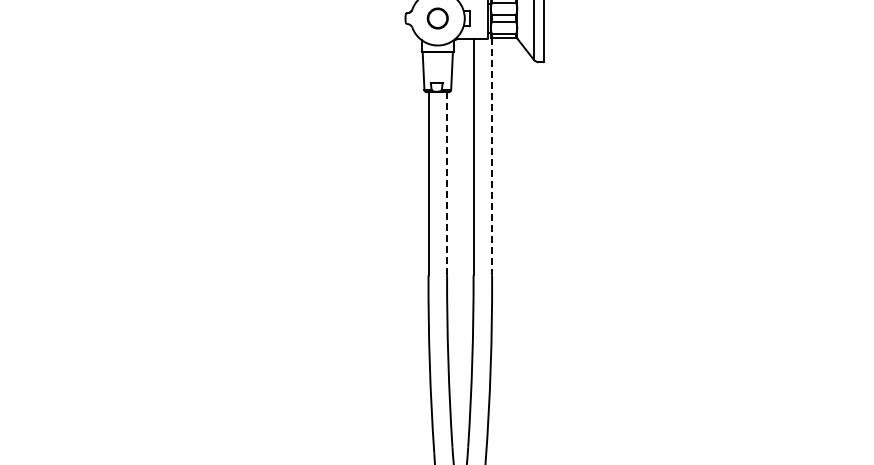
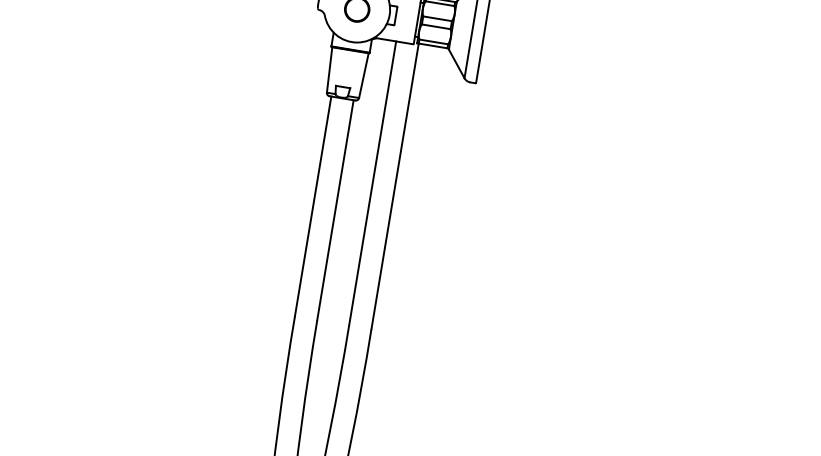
line: (492, 156) -> (395, 186), dashed -> solid
line: (447, 183) -> (336, 210), dashed -> solid

